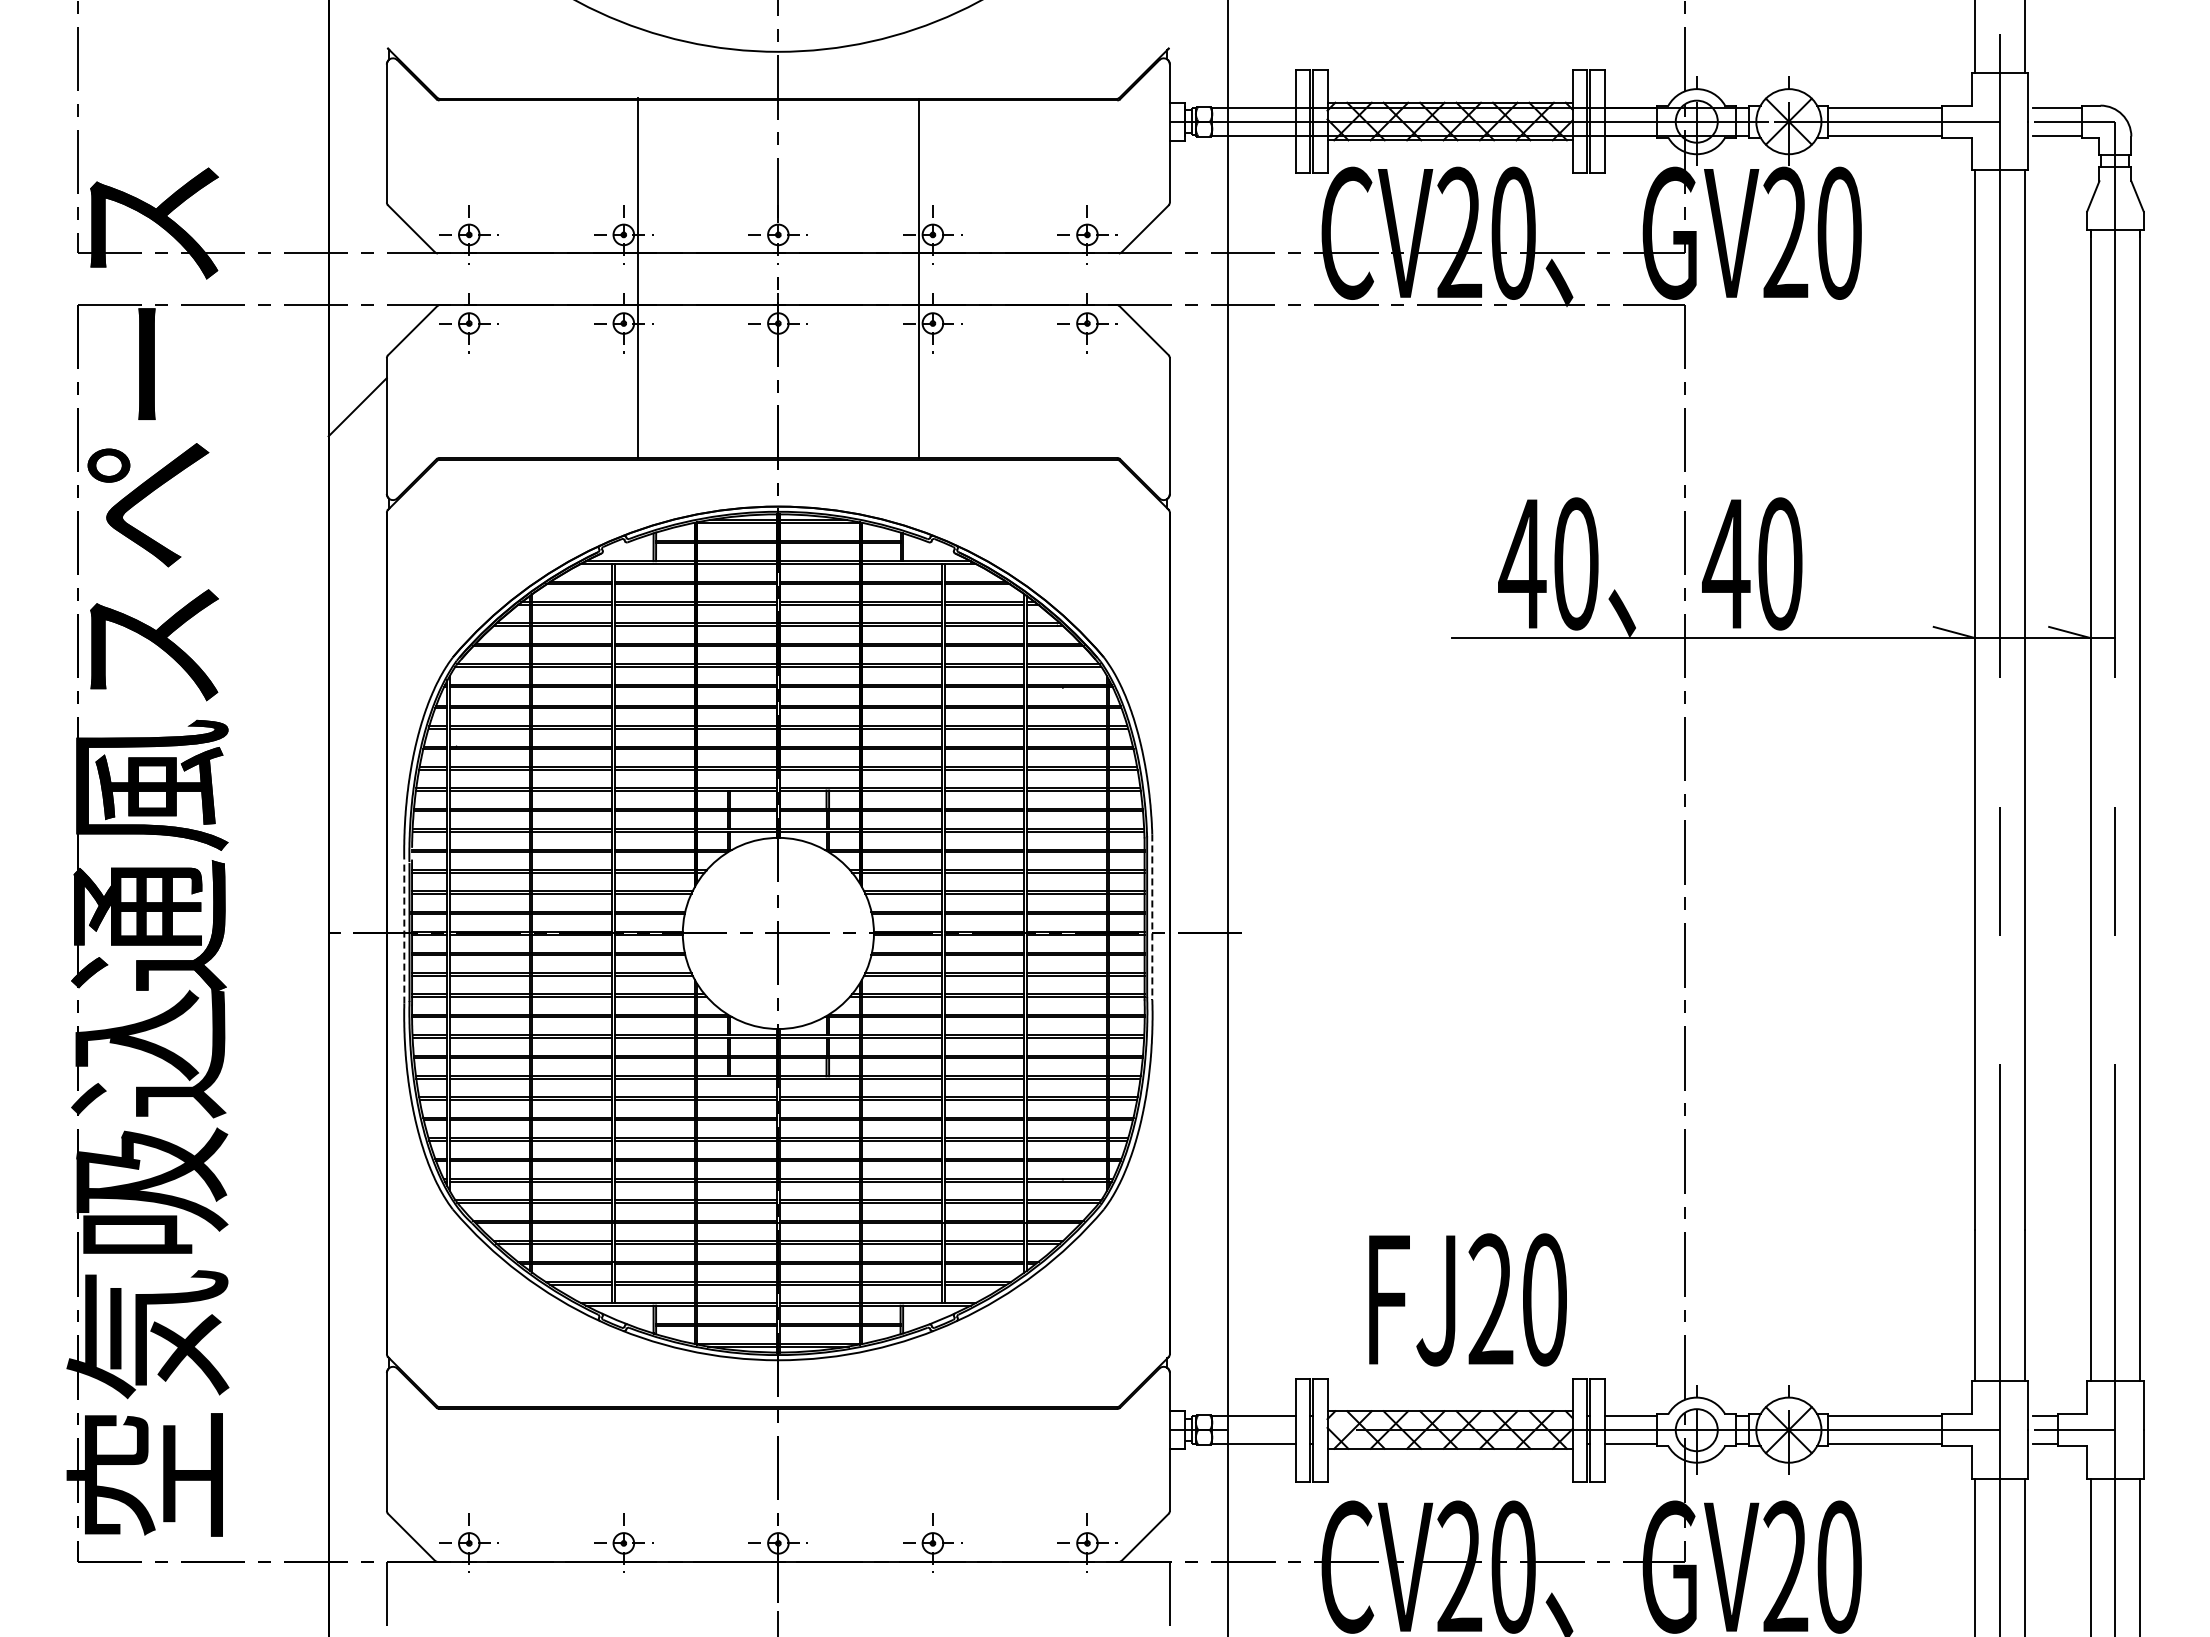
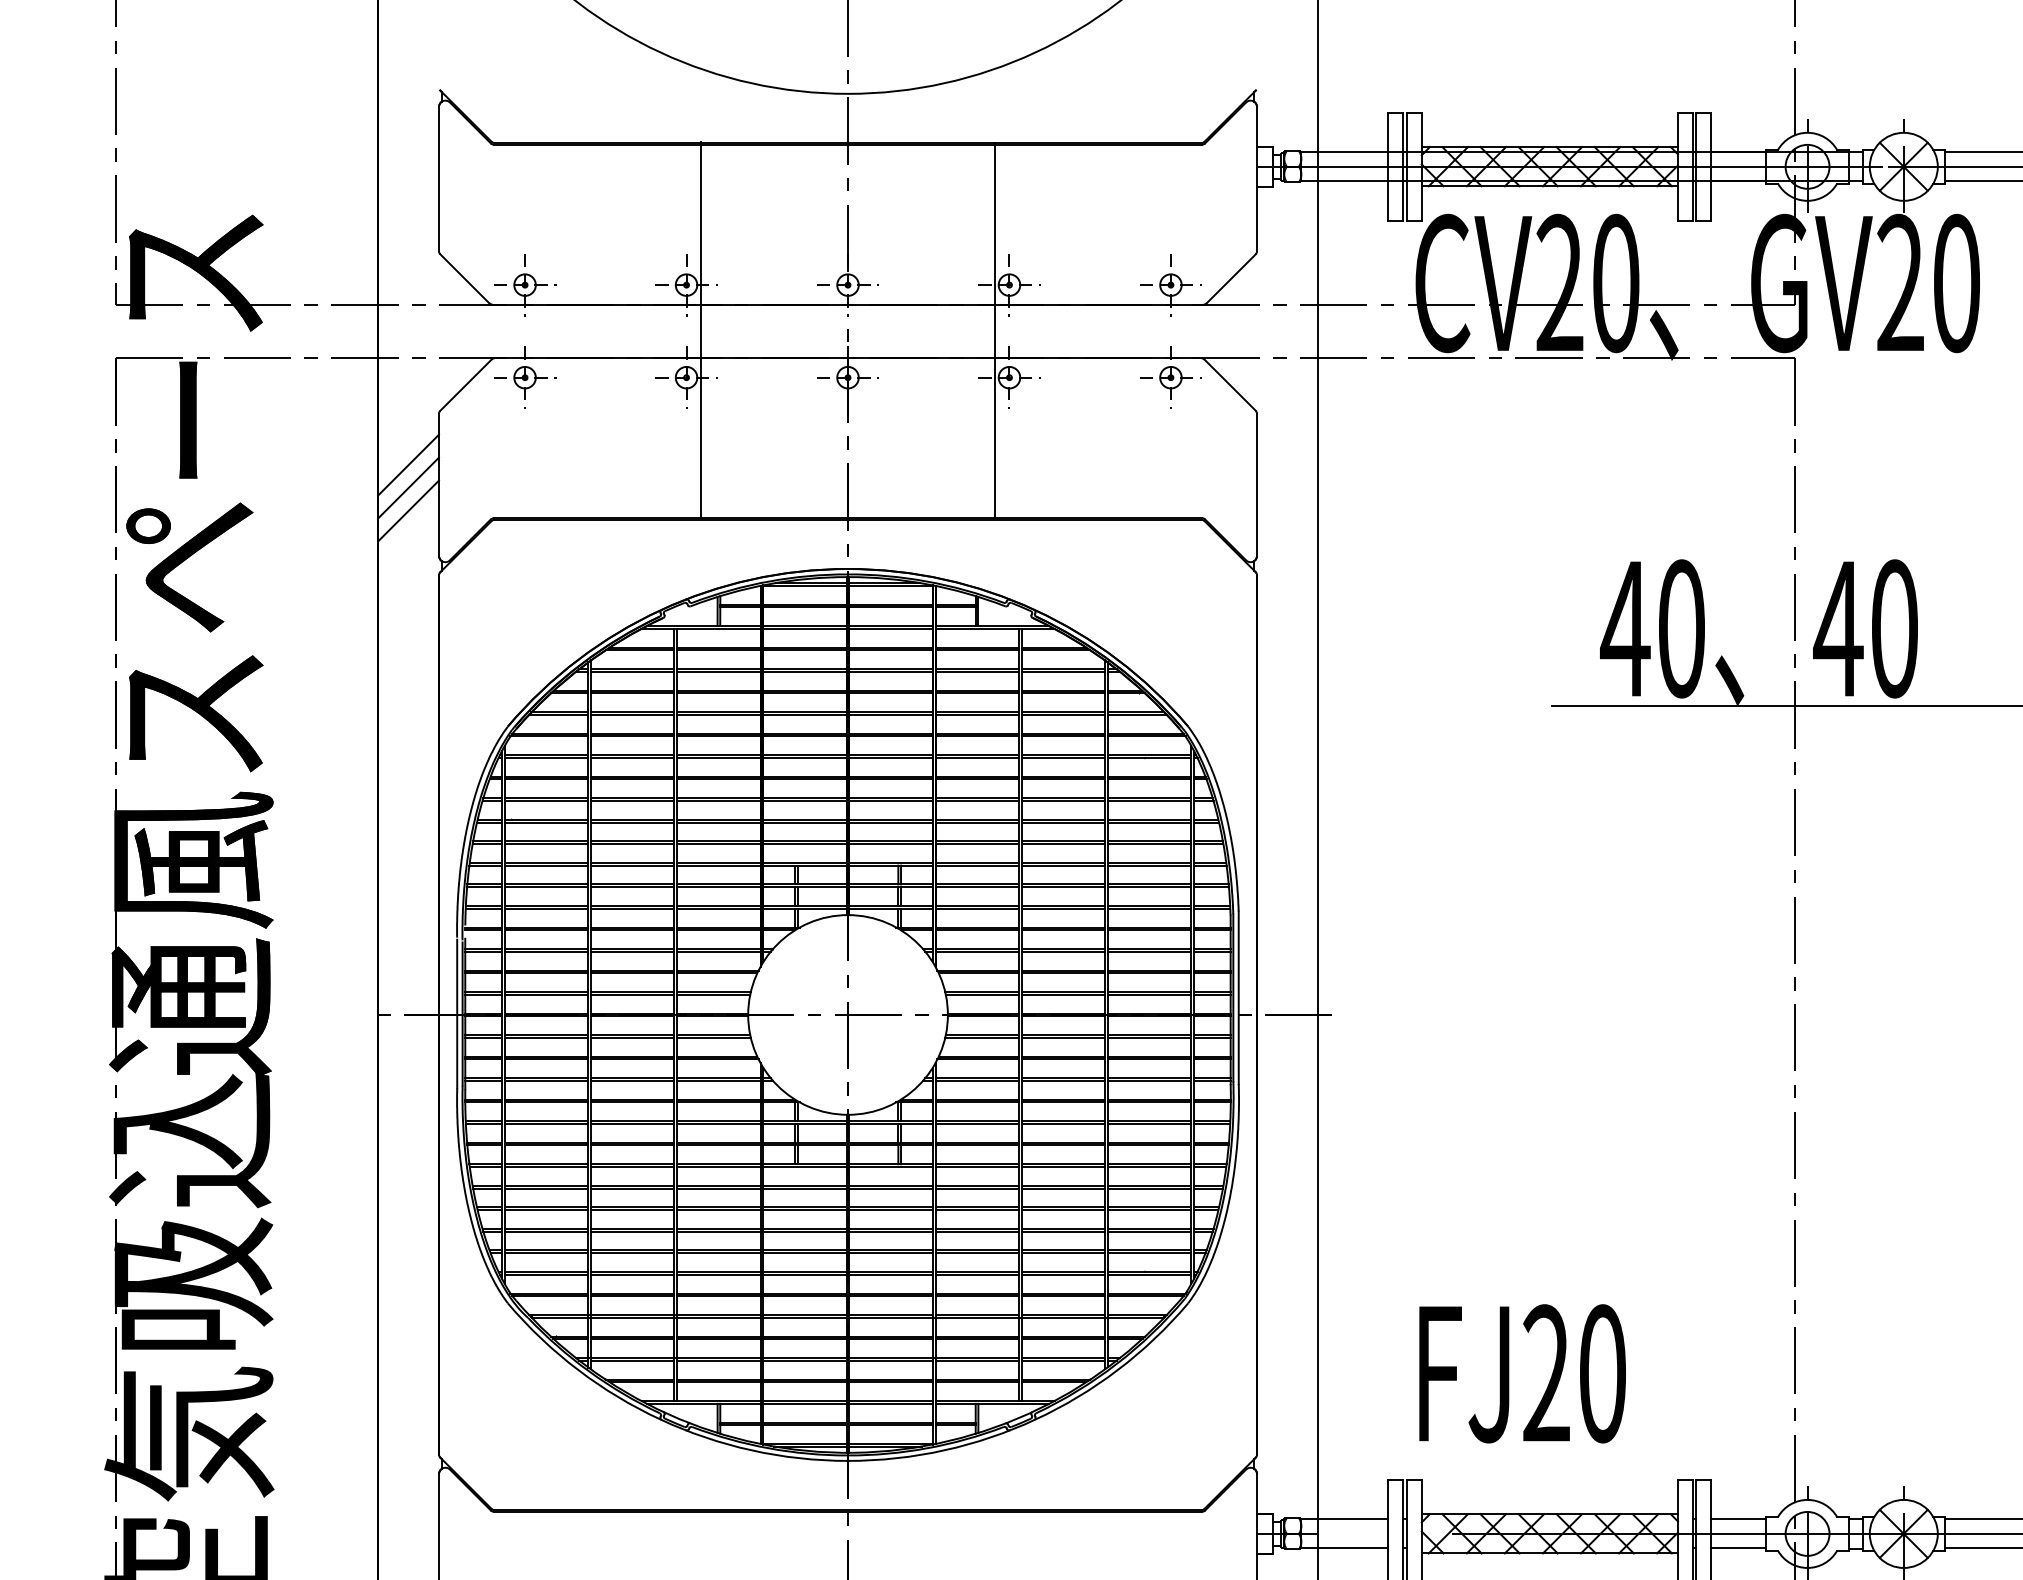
line: (357, 429) -> (408, 488), added
line: (357, 451) -> (408, 511), added
line: (1152, 917) -> (1238, 998), dashed -> solid
line: (404, 932) -> (457, 1013), dashed -> solid
text: (1467, 1299) -> (1522, 1373), moved

